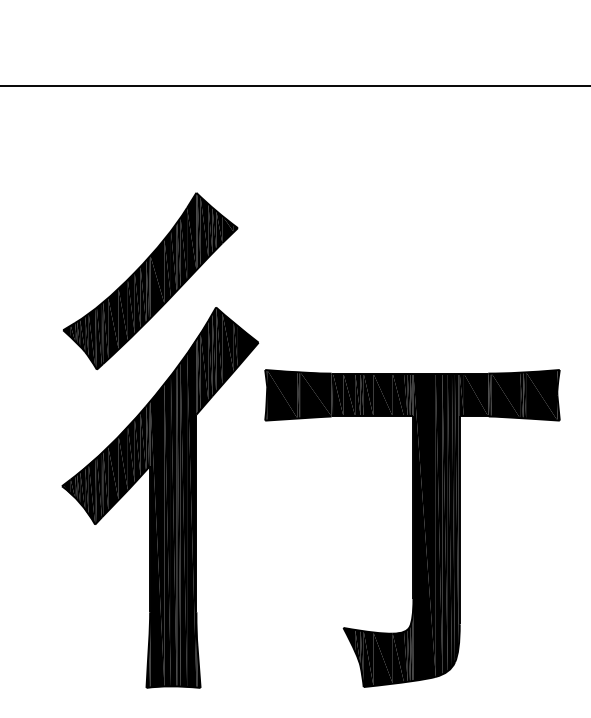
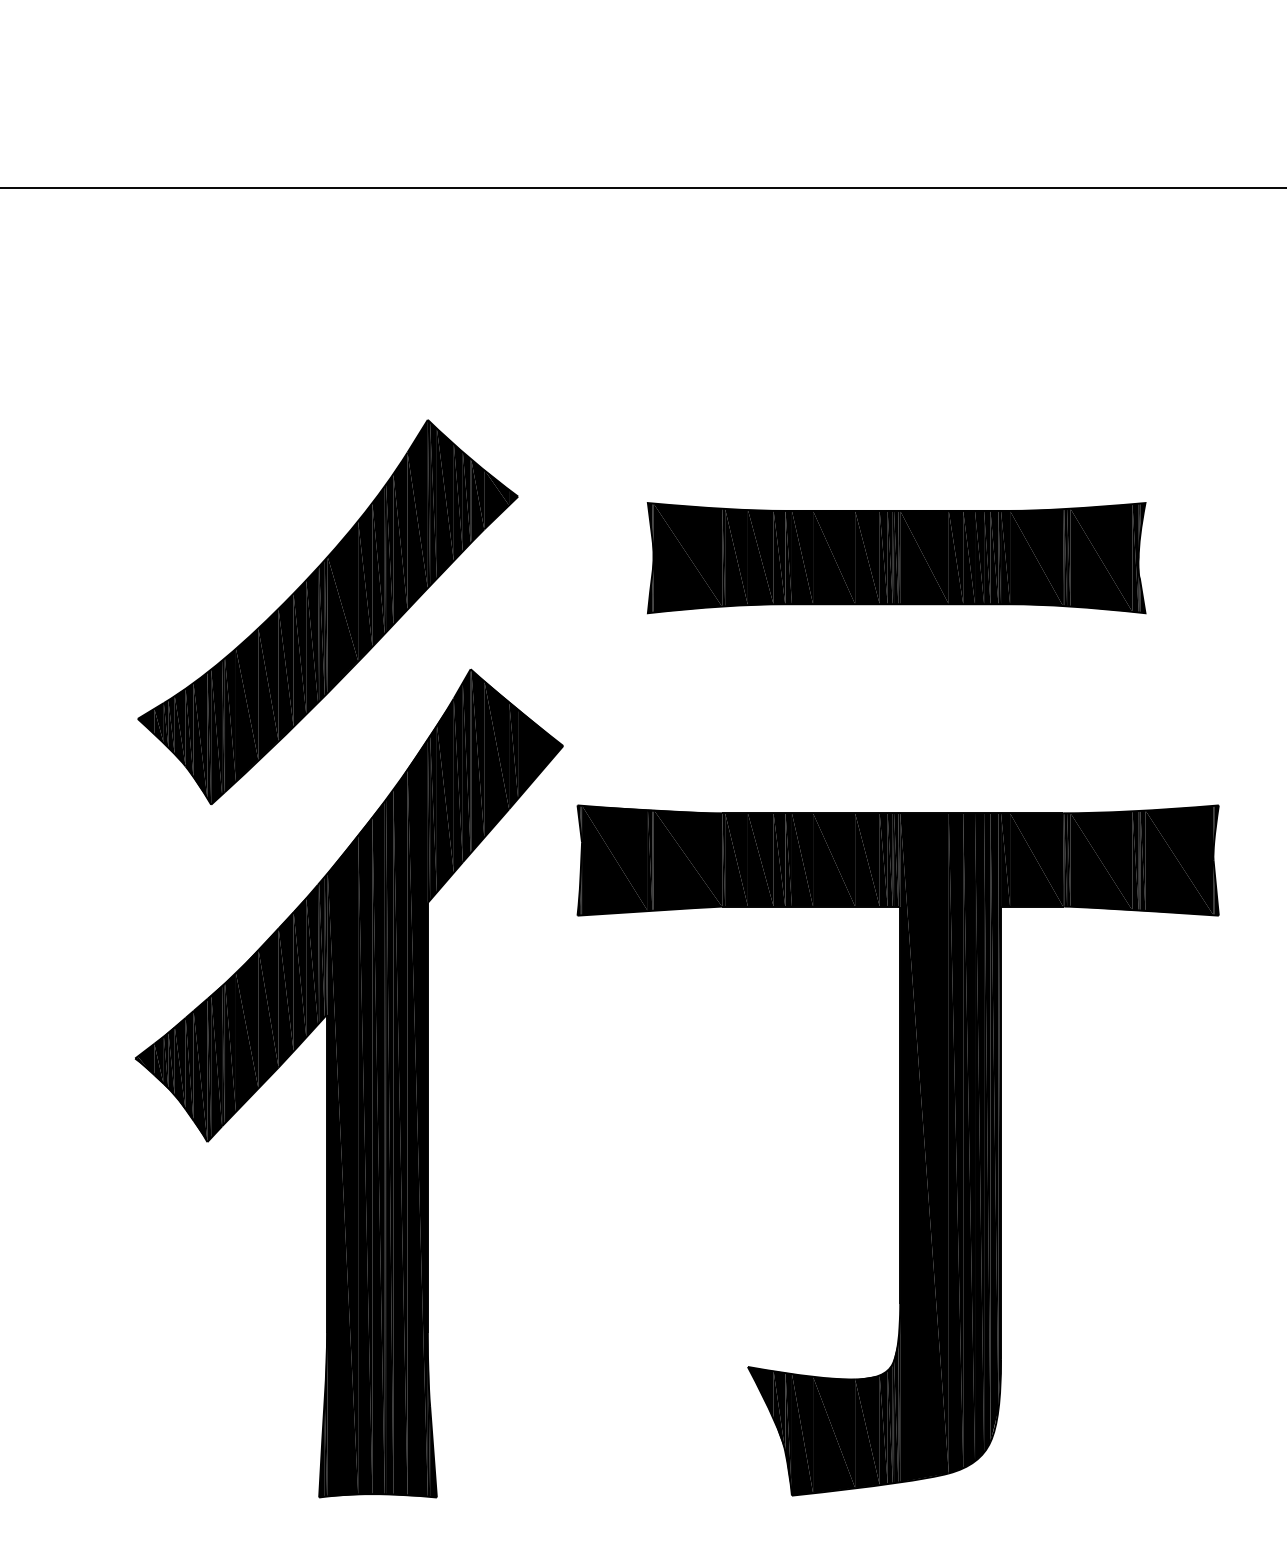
part: (411, 256) -> (896, 558), added

